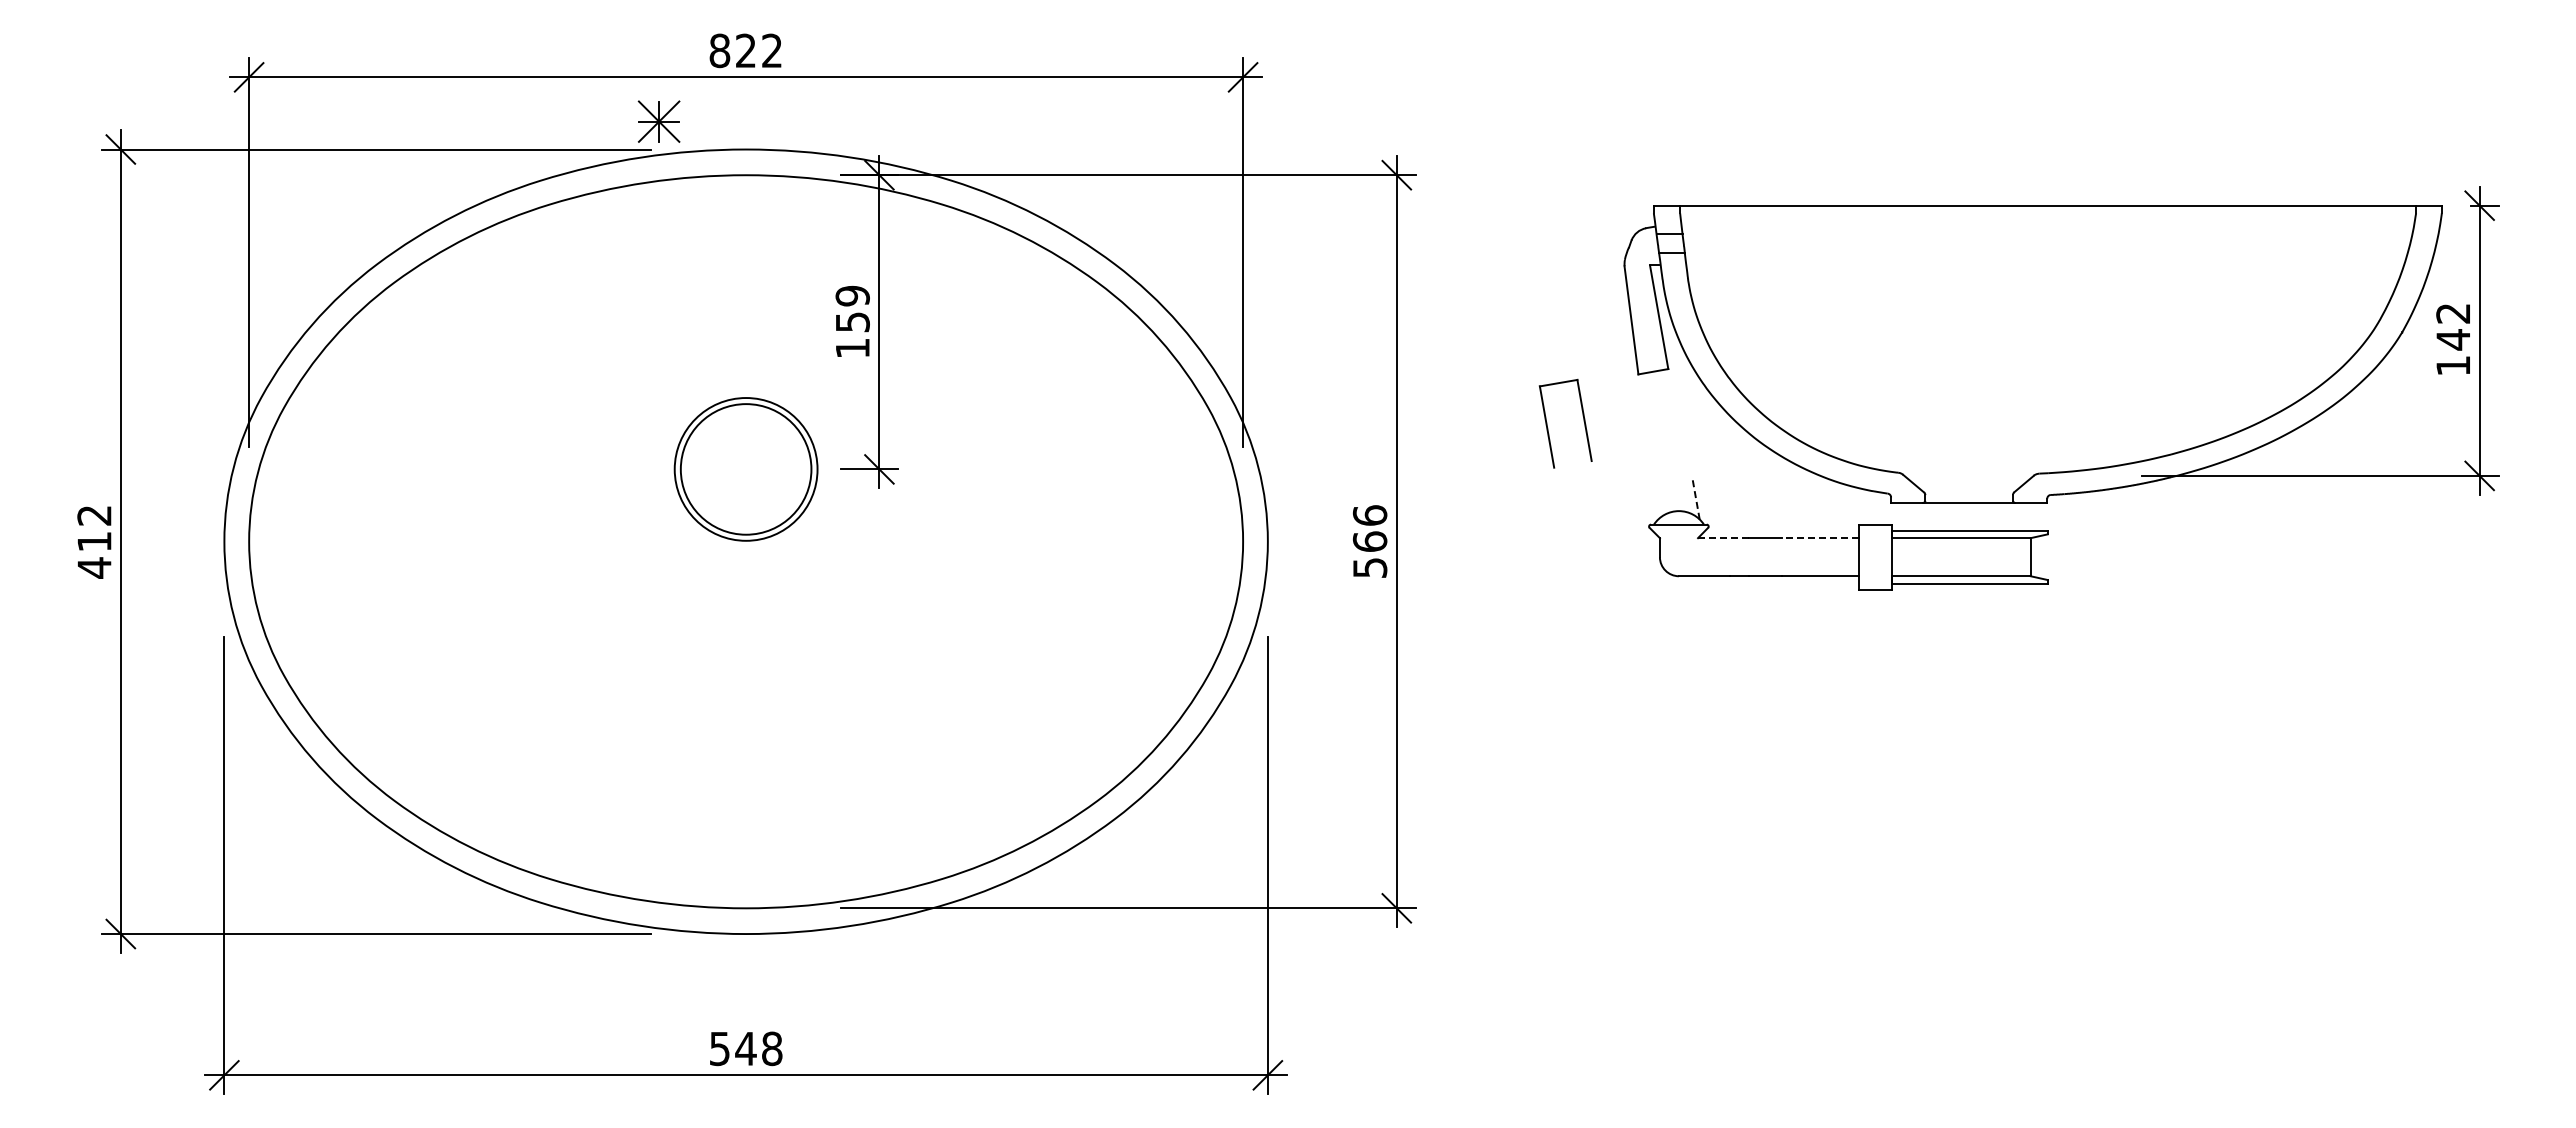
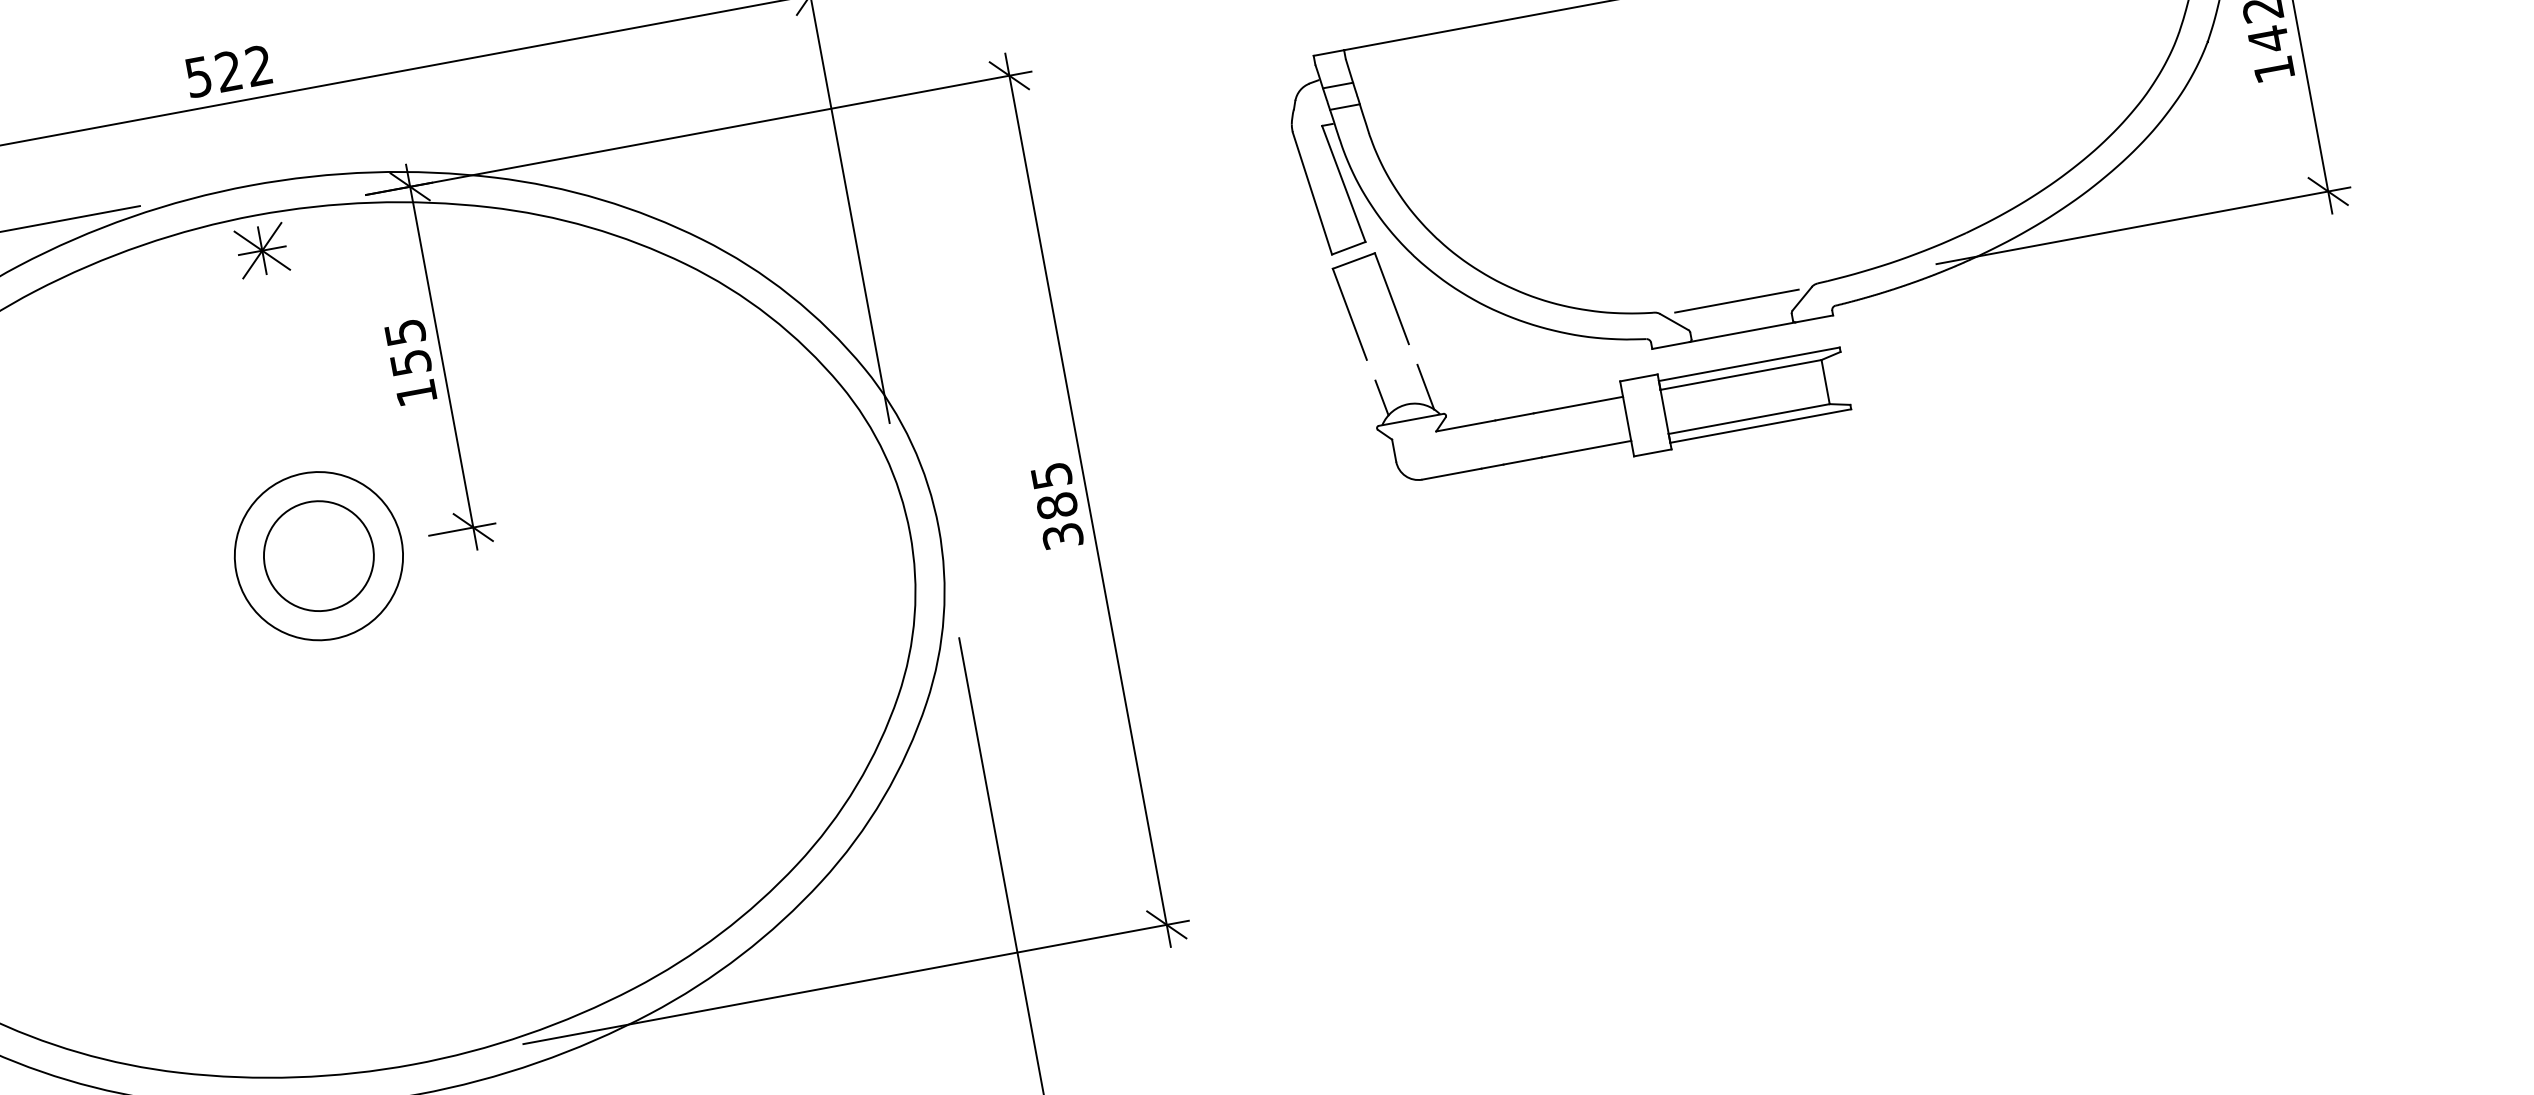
text: (719, 50) -> (198, 76), 822 -> 522
part: (658, 121) -> (261, 250), moved
text: (852, 295) -> (404, 331), 159 -> 155
part: (1548, 428) -> (1351, 315), moved
circle: (745, 469) -> (318, 556), size x0.71
line: (1968, 475) -> (1736, 300), added
line: (1696, 499) -> (1426, 386), dashed -> solid
line: (1657, 501) -> (1381, 397), added
line: (1723, 538) -> (1465, 426), dashed -> solid
line: (1820, 538) -> (1578, 405), dashed -> solid
text: (1369, 541) -> (1056, 505), 566 -> 385

